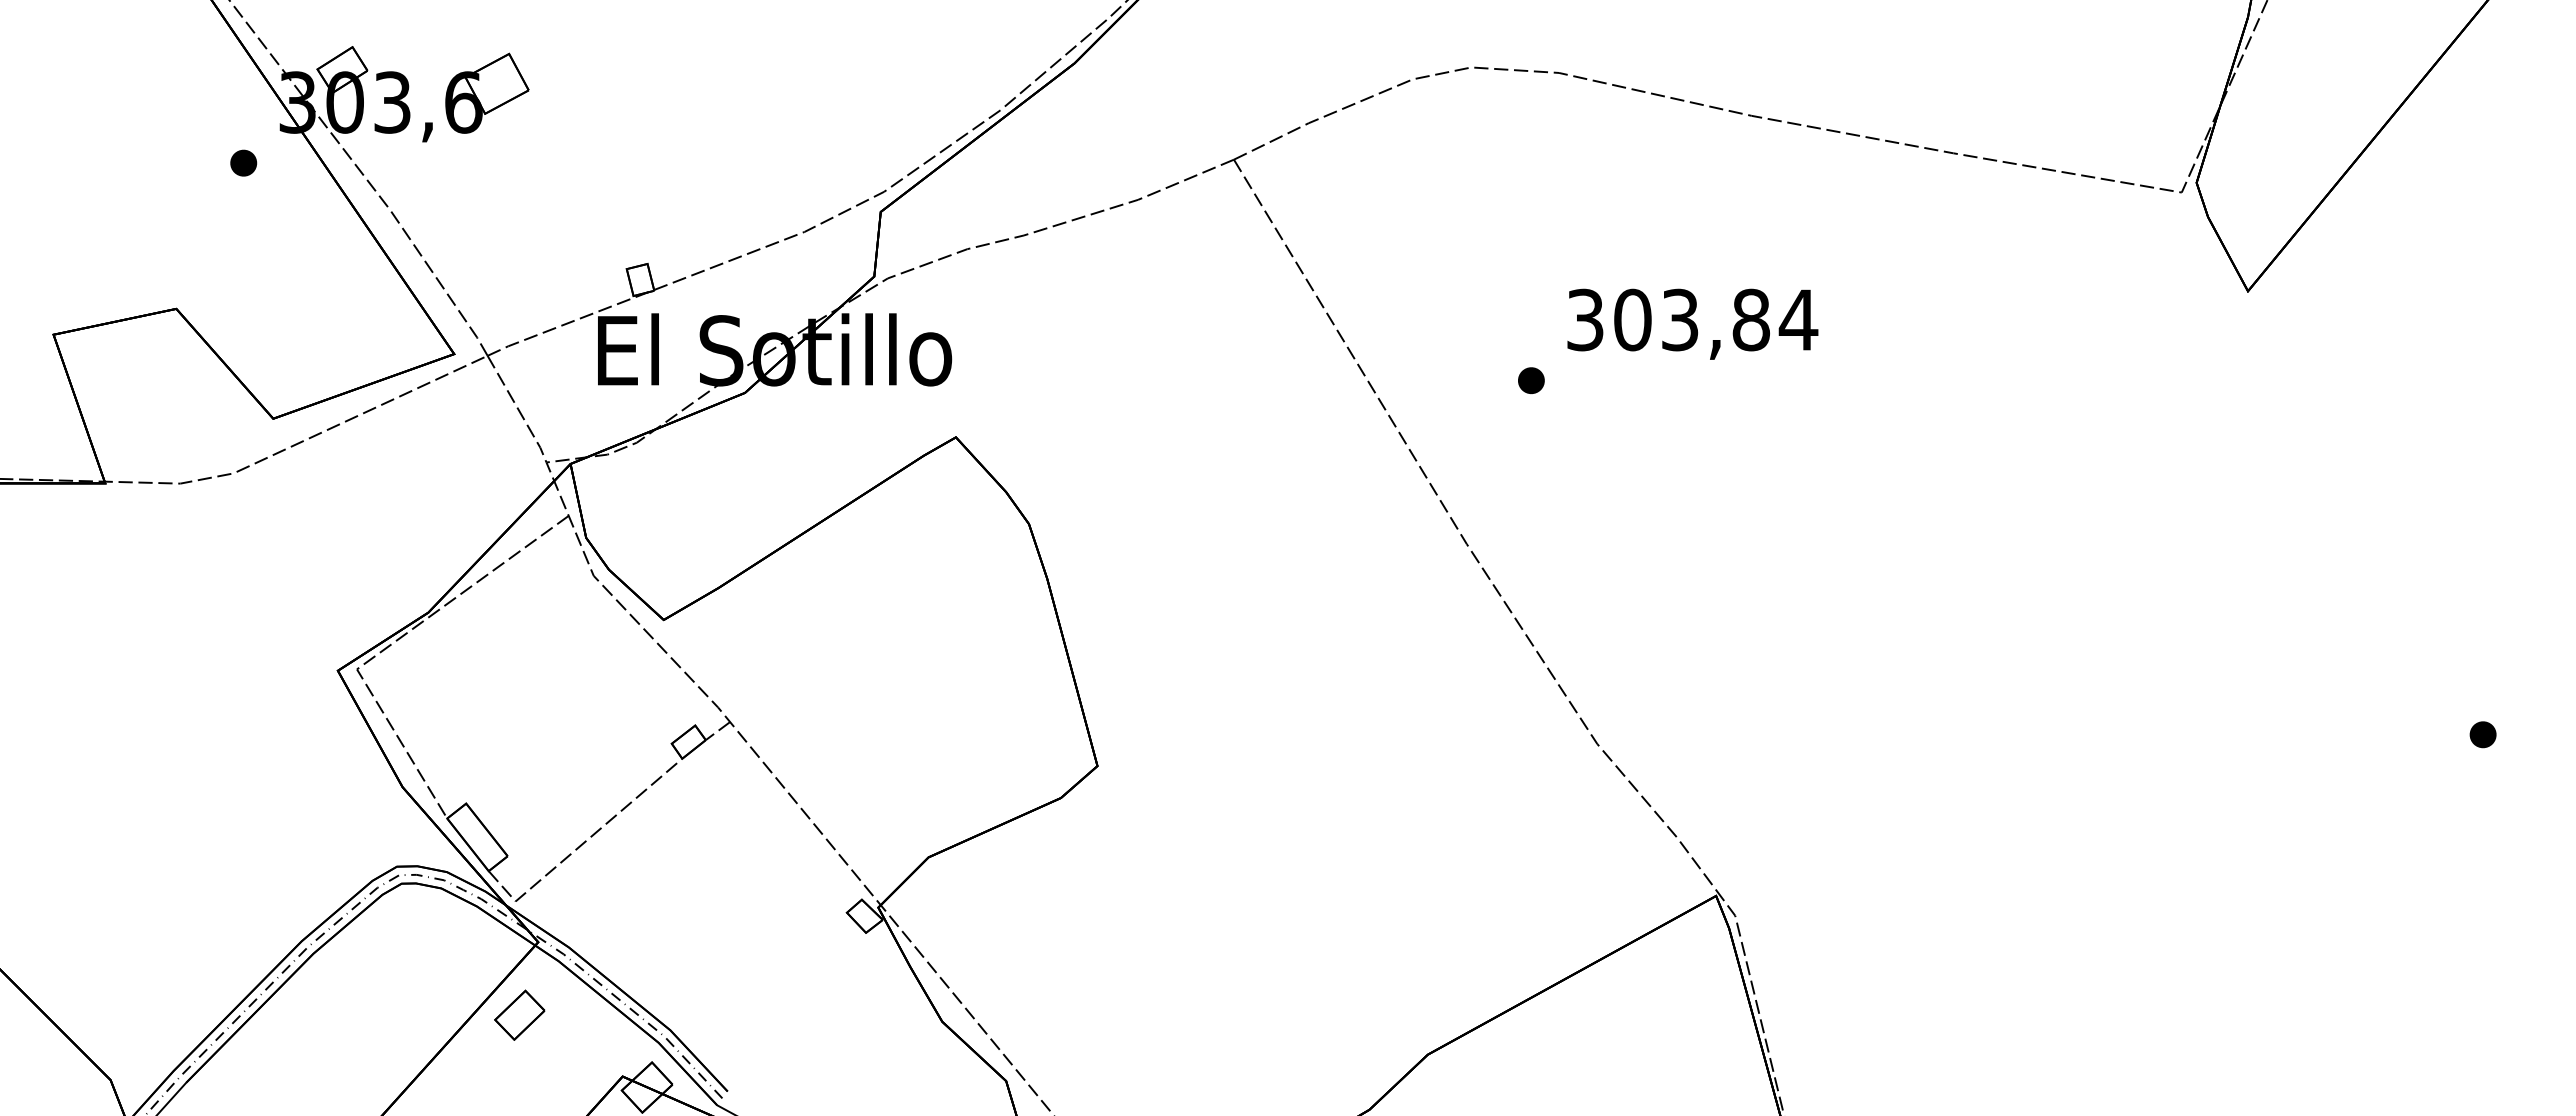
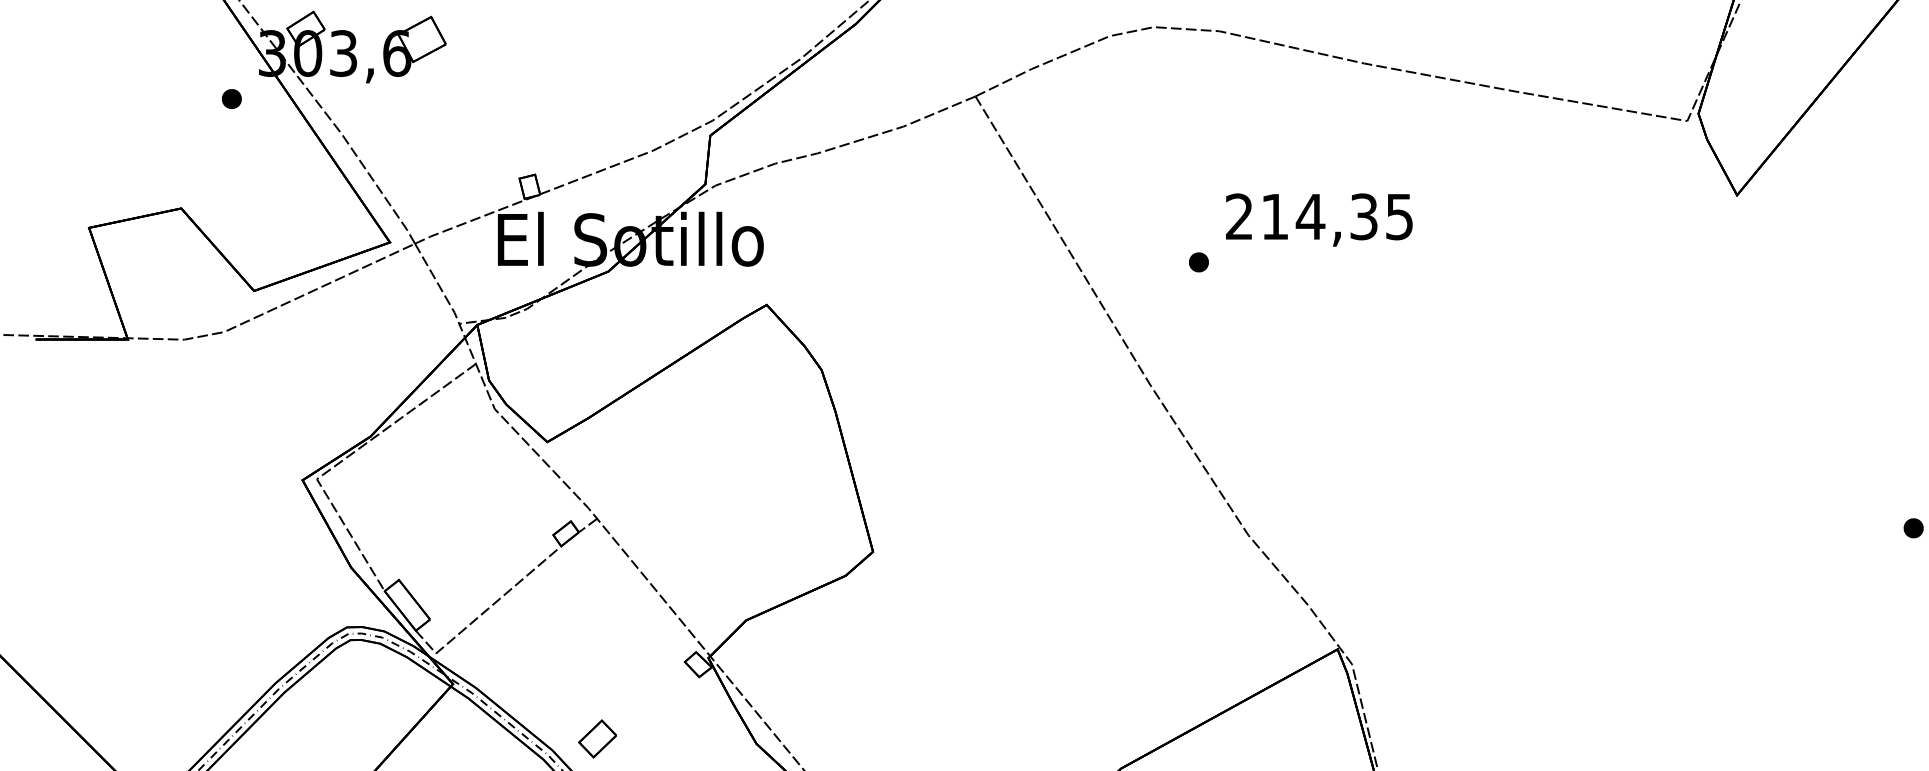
text: (1692, 319) -> (1319, 216), 303,84 -> 214,35
part: (519, 1014) -> (597, 738), moved

